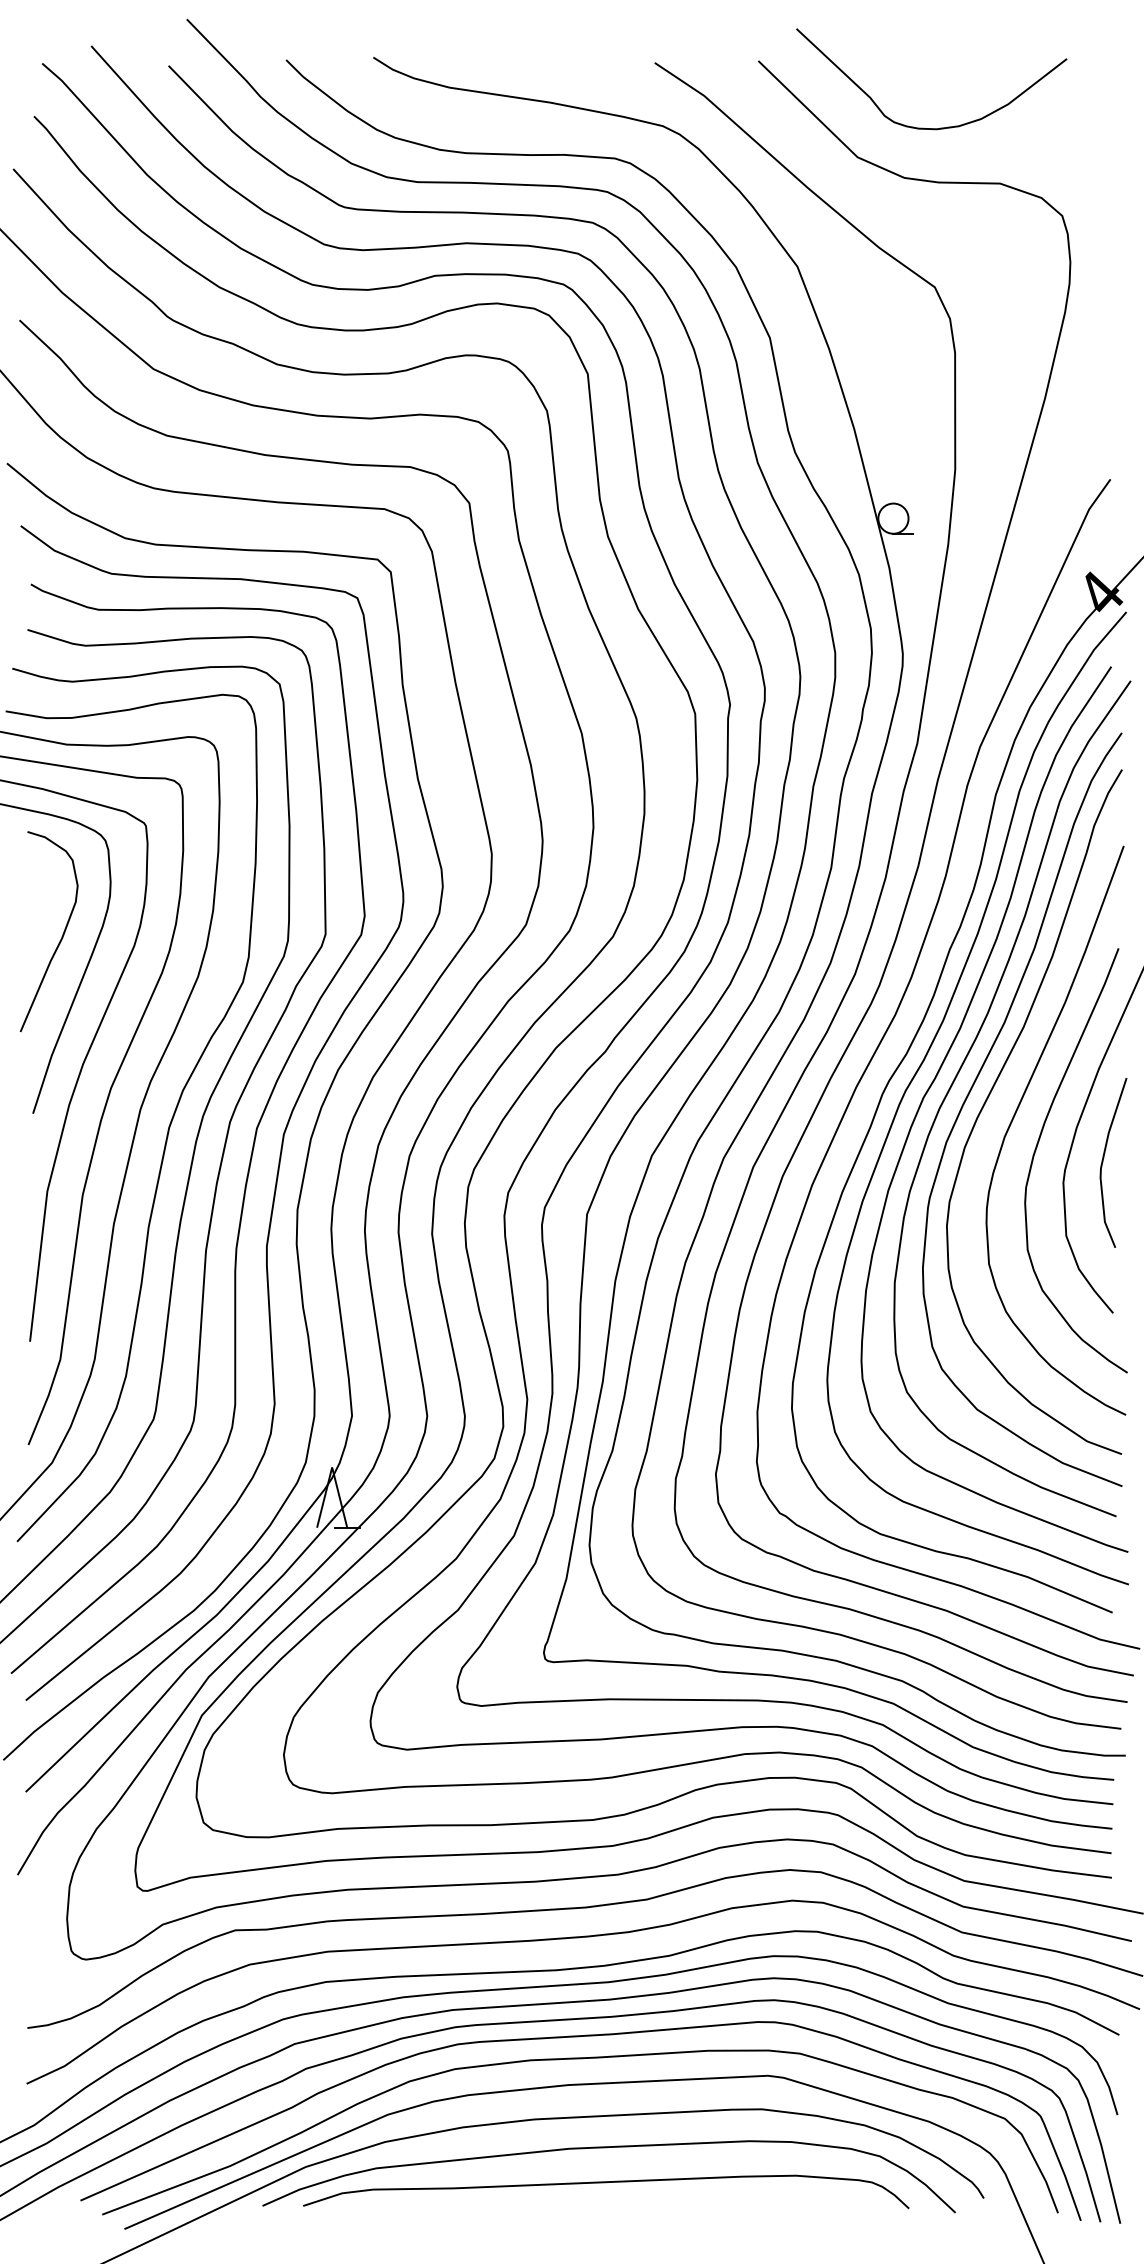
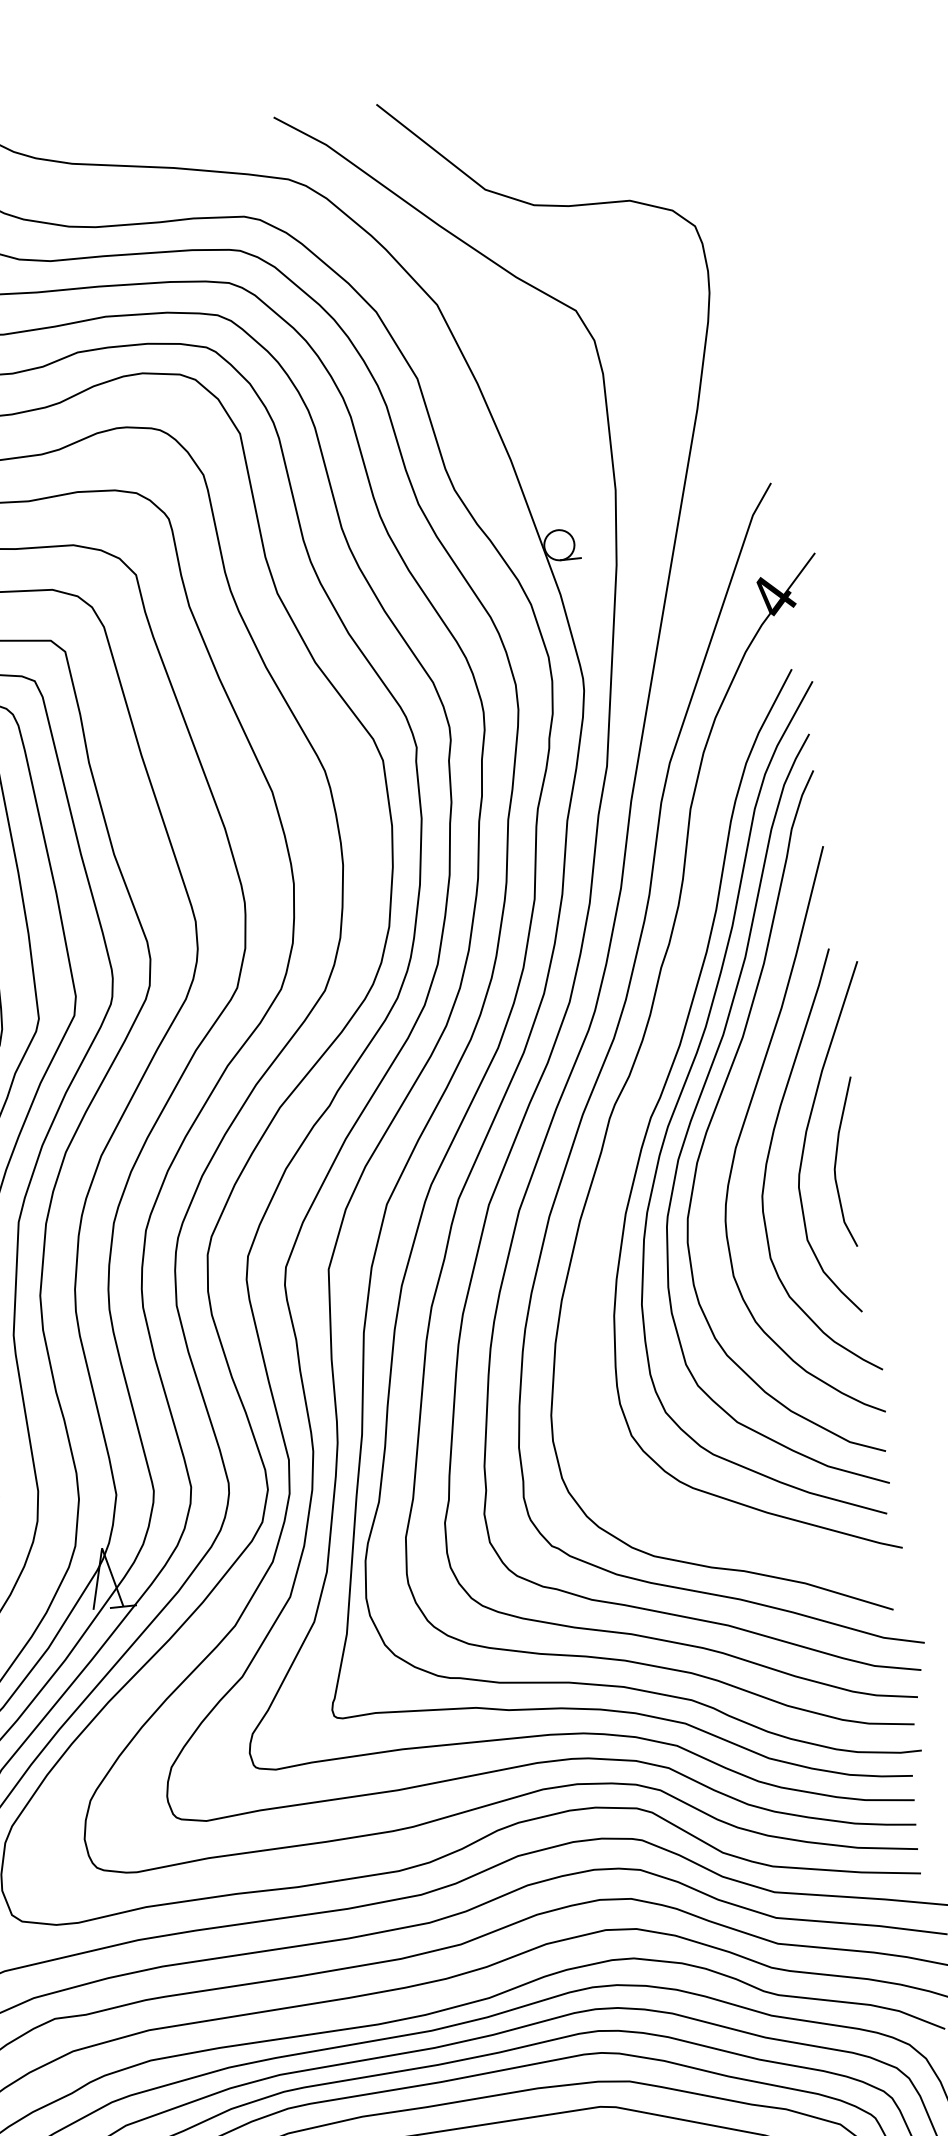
curve: (923, 127) -> (547, 153), removed
curve: (921, 1066) -> (645, 1086), removed

